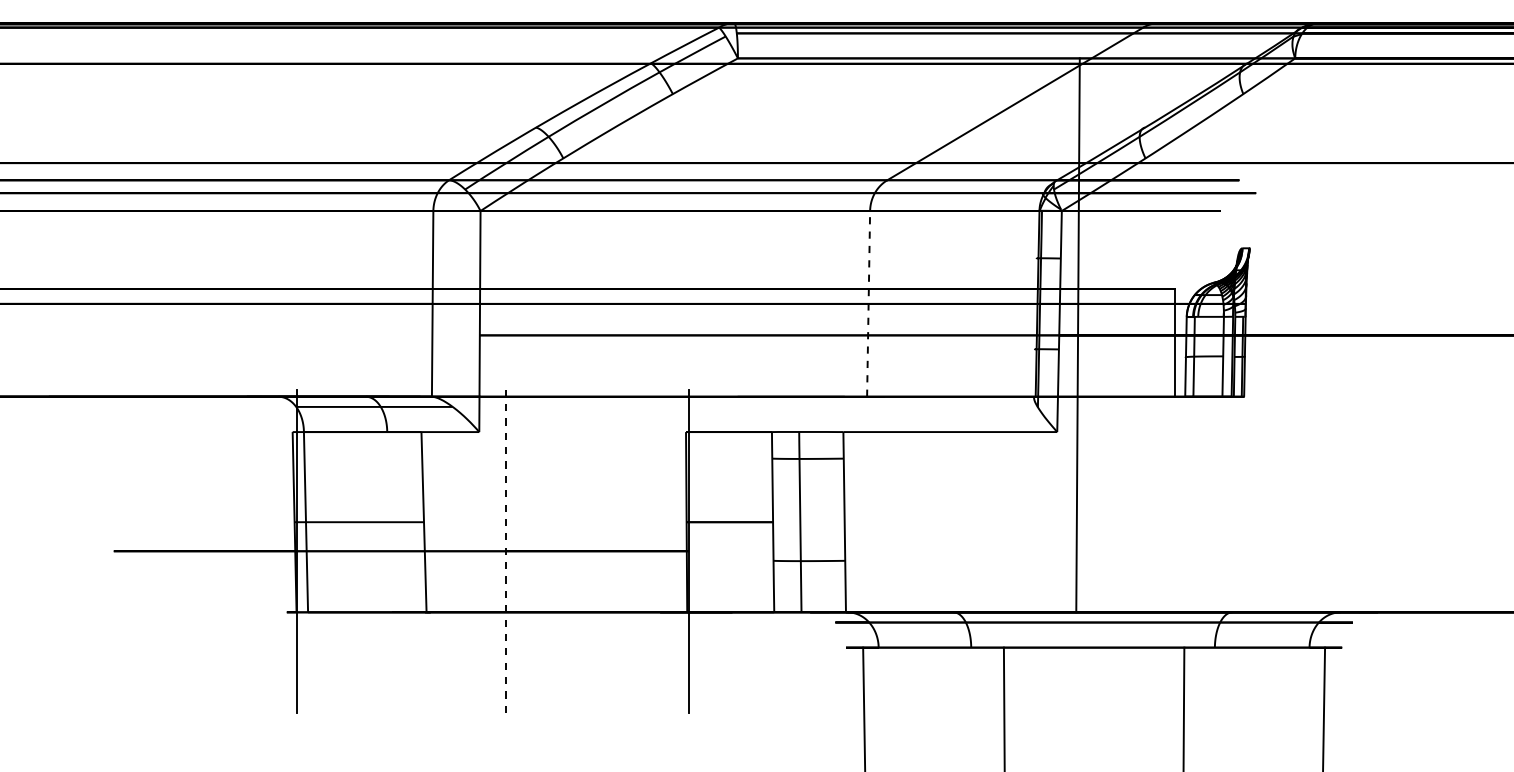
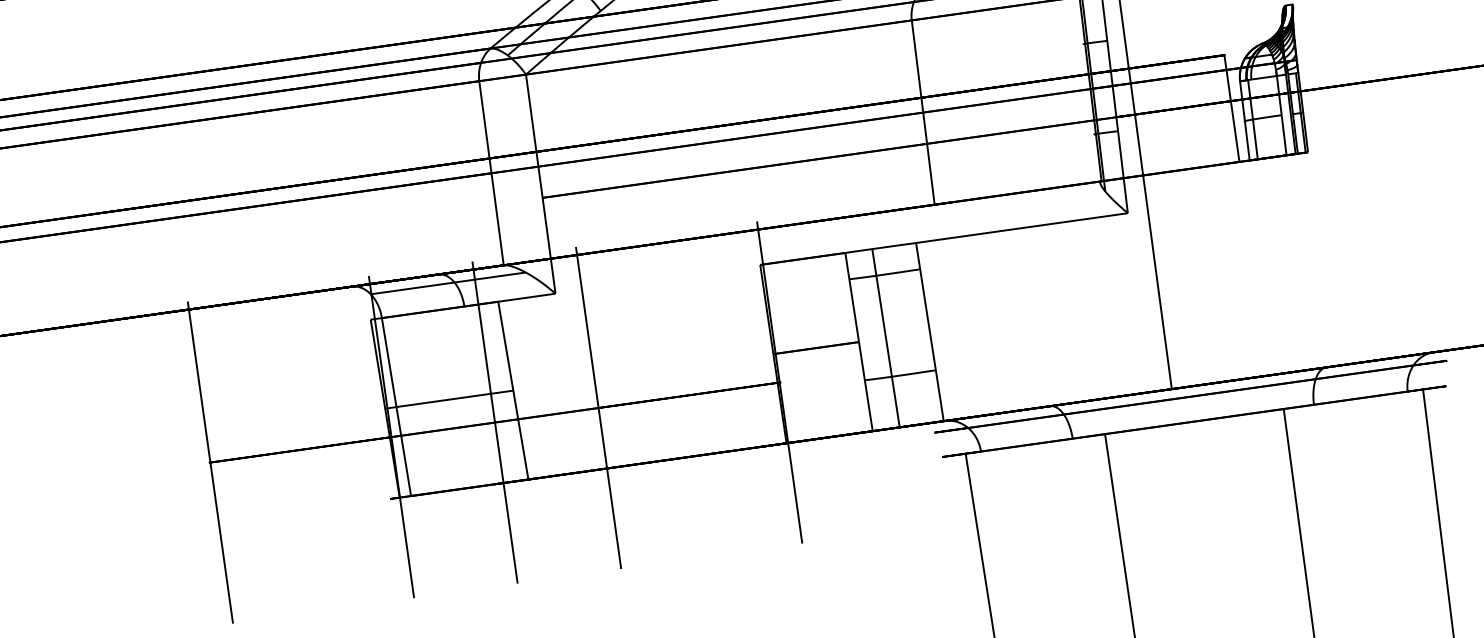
line: (868, 303) -> (923, 112), dashed -> solid
line: (114, 550) -> (210, 461), added
line: (401, 550) -> (494, 421), added
line: (506, 551) -> (599, 408), dashed -> solid

